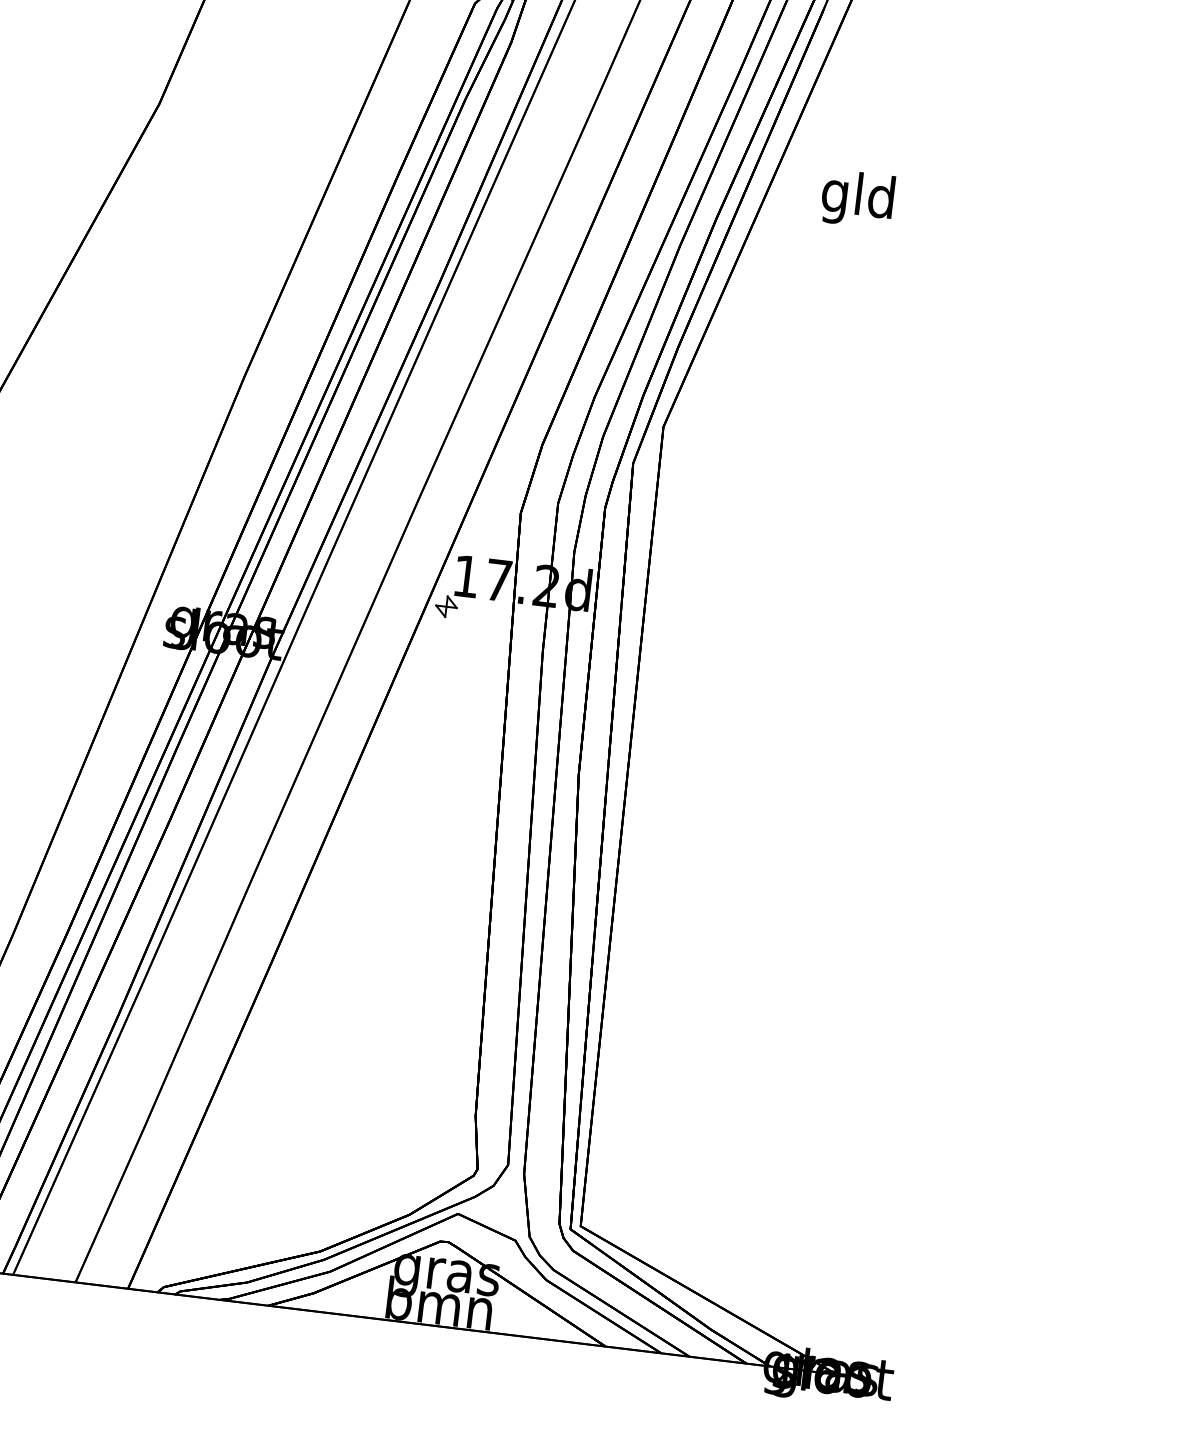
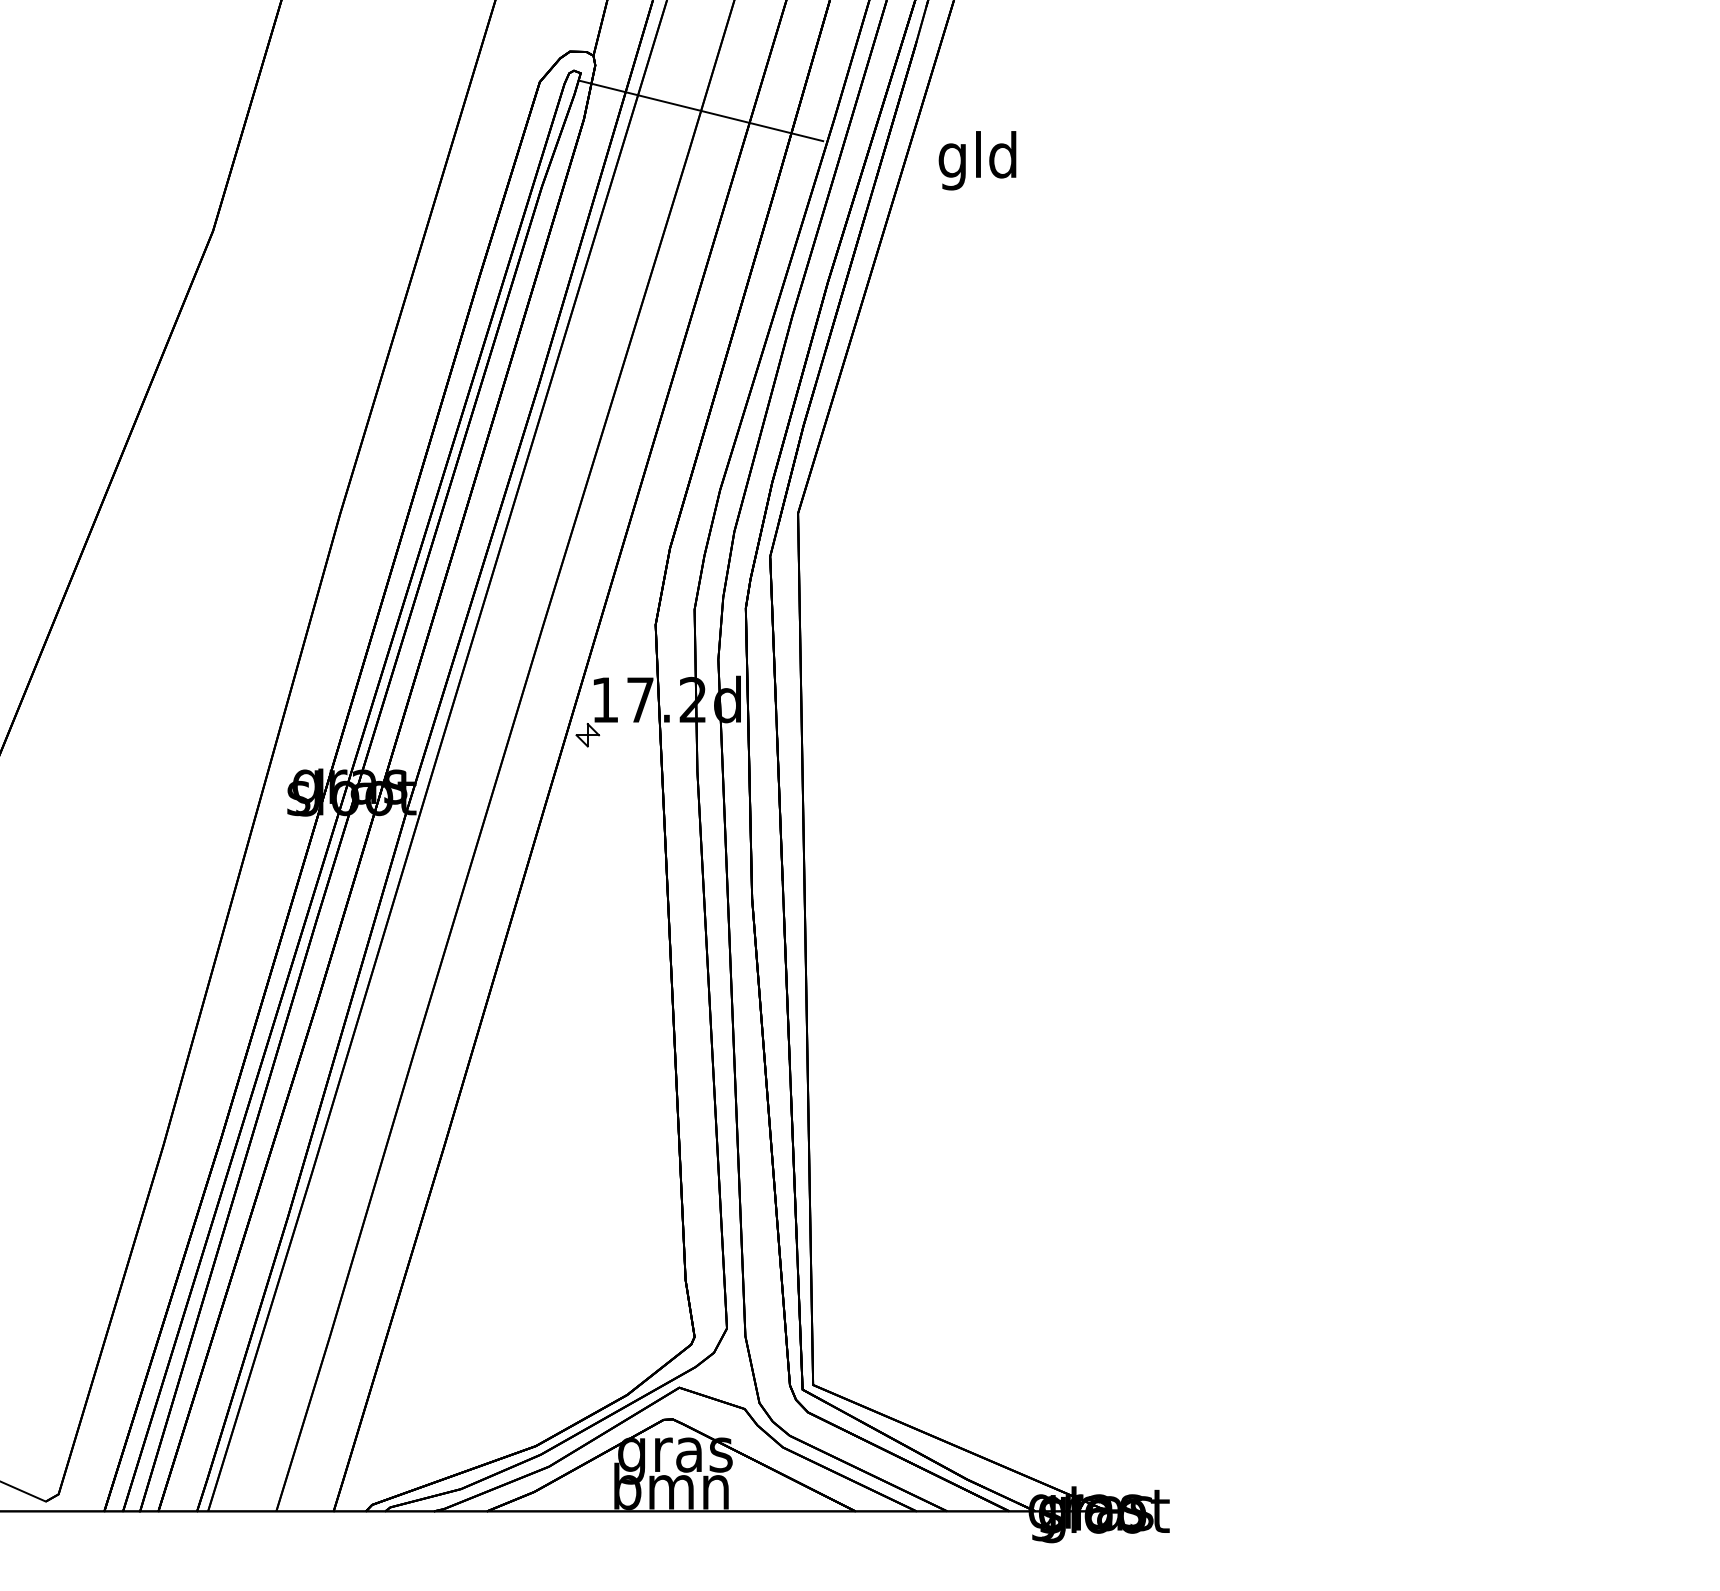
line: (619, 47) -> (701, 110), added
text: (857, 199) -> (977, 160), moved

